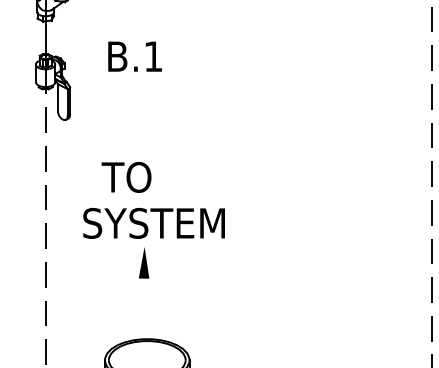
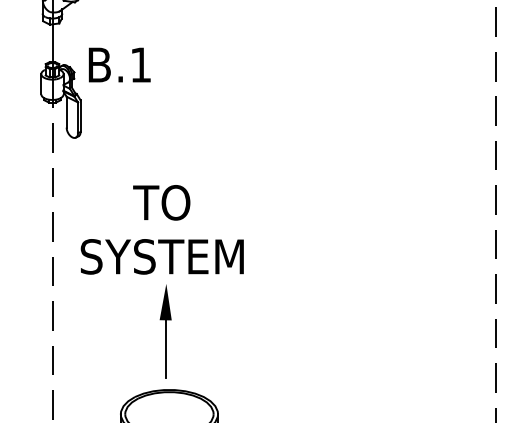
text: (134, 56) -> (119, 64), moved
text: (126, 177) -> (161, 202), moved
text: (153, 222) -> (161, 255), moved
line: (144, 301) -> (166, 346), added

